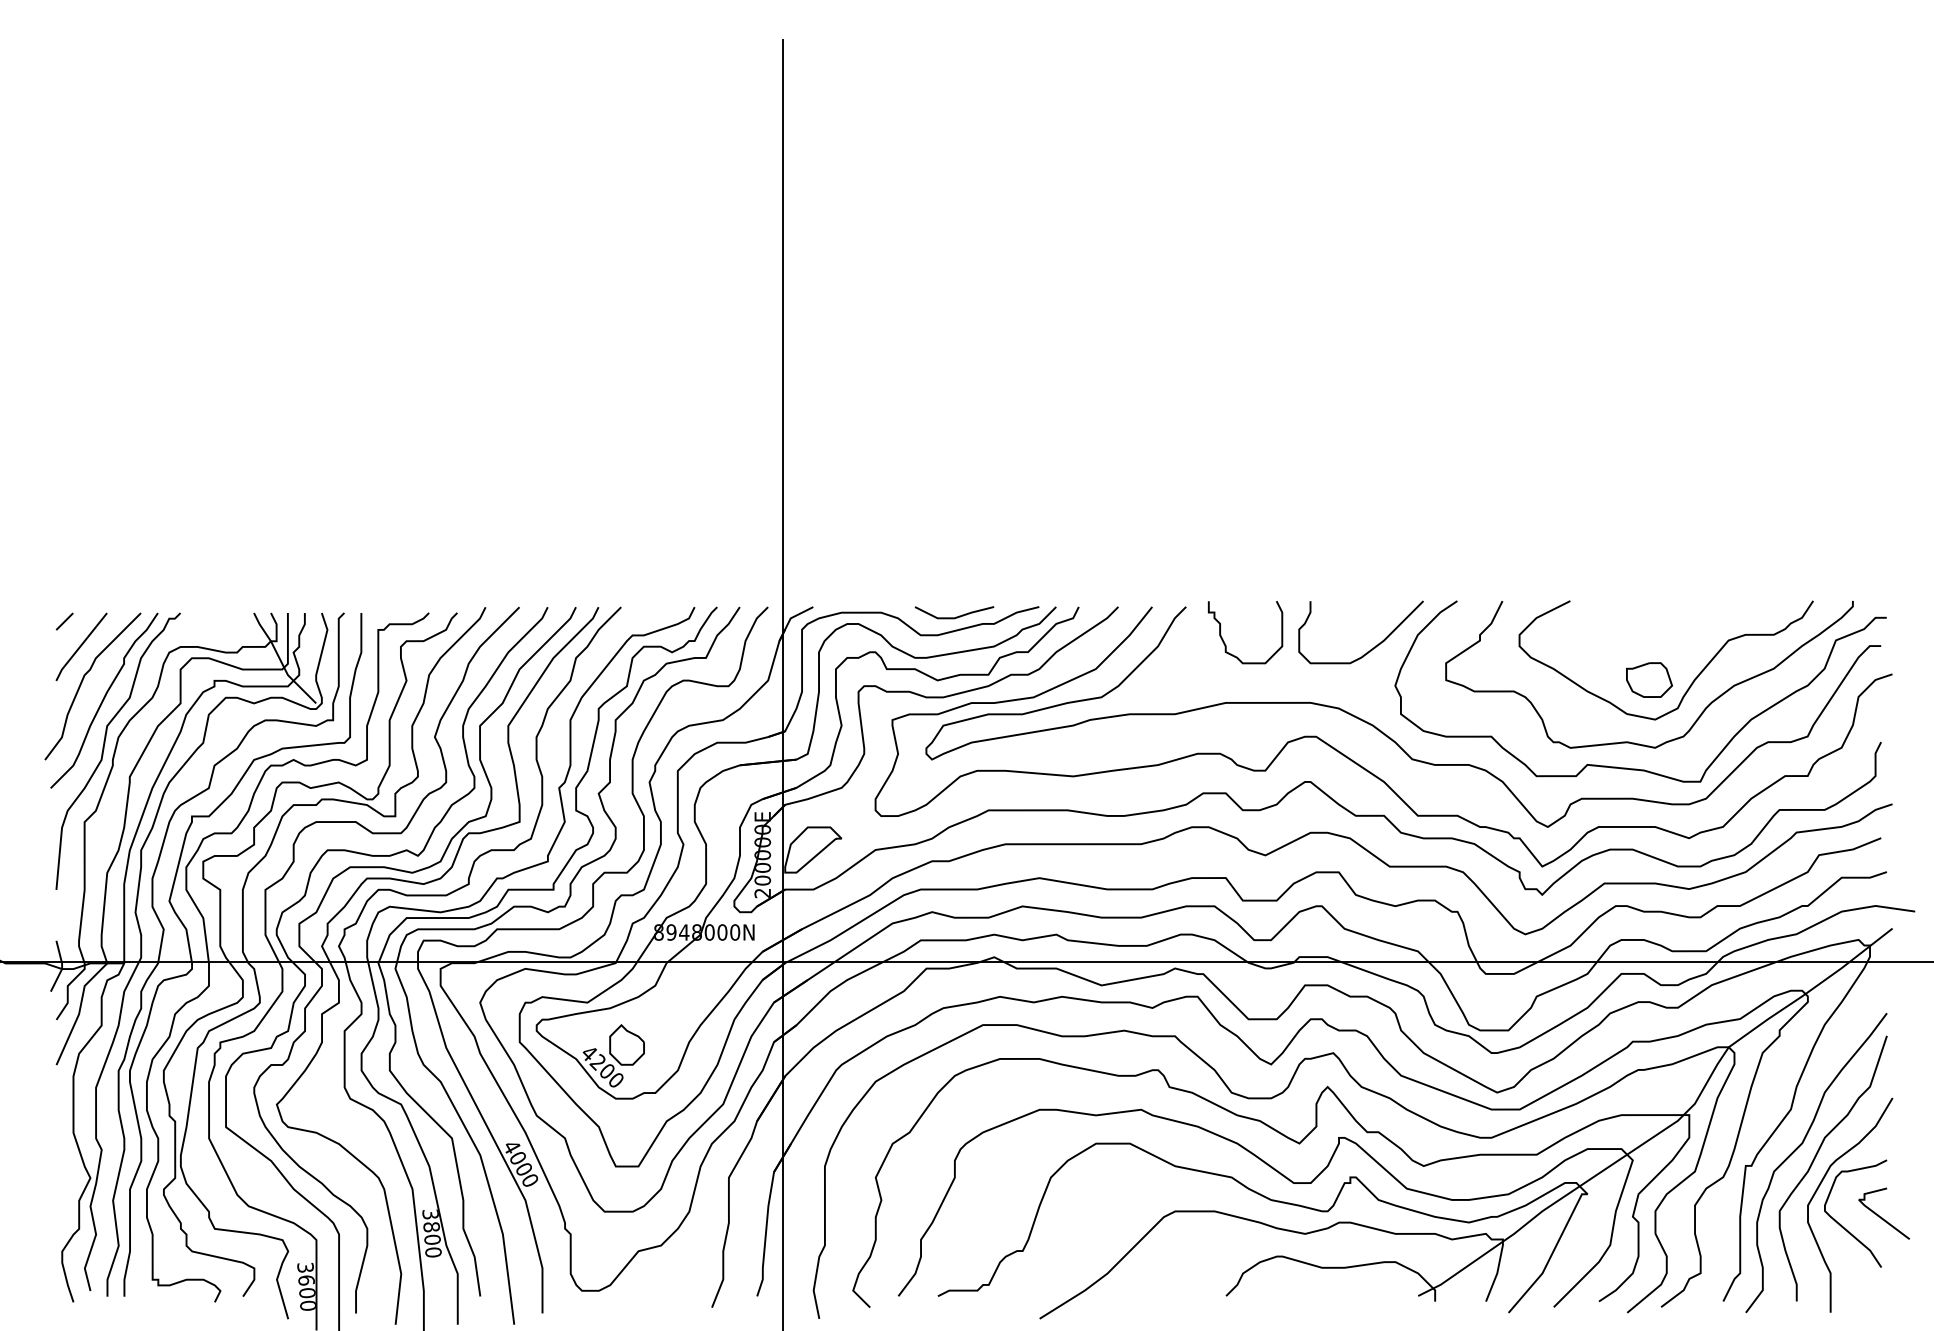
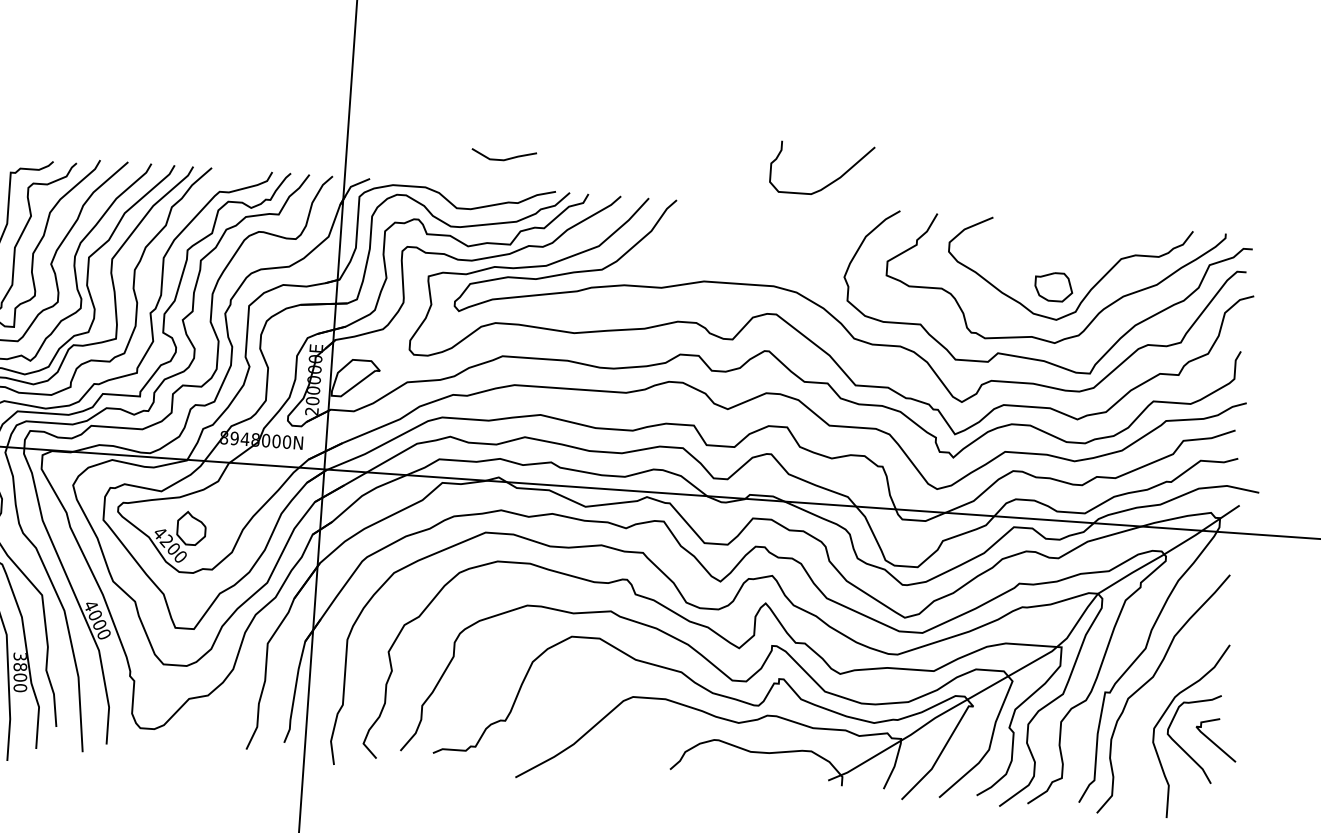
curve: (956, 616) -> (505, 158), moved
curve: (1225, 643) -> (707, 232), removed
curve: (1371, 648) -> (829, 183), moved
curve: (1814, 1160) -> (1162, 691), removed

